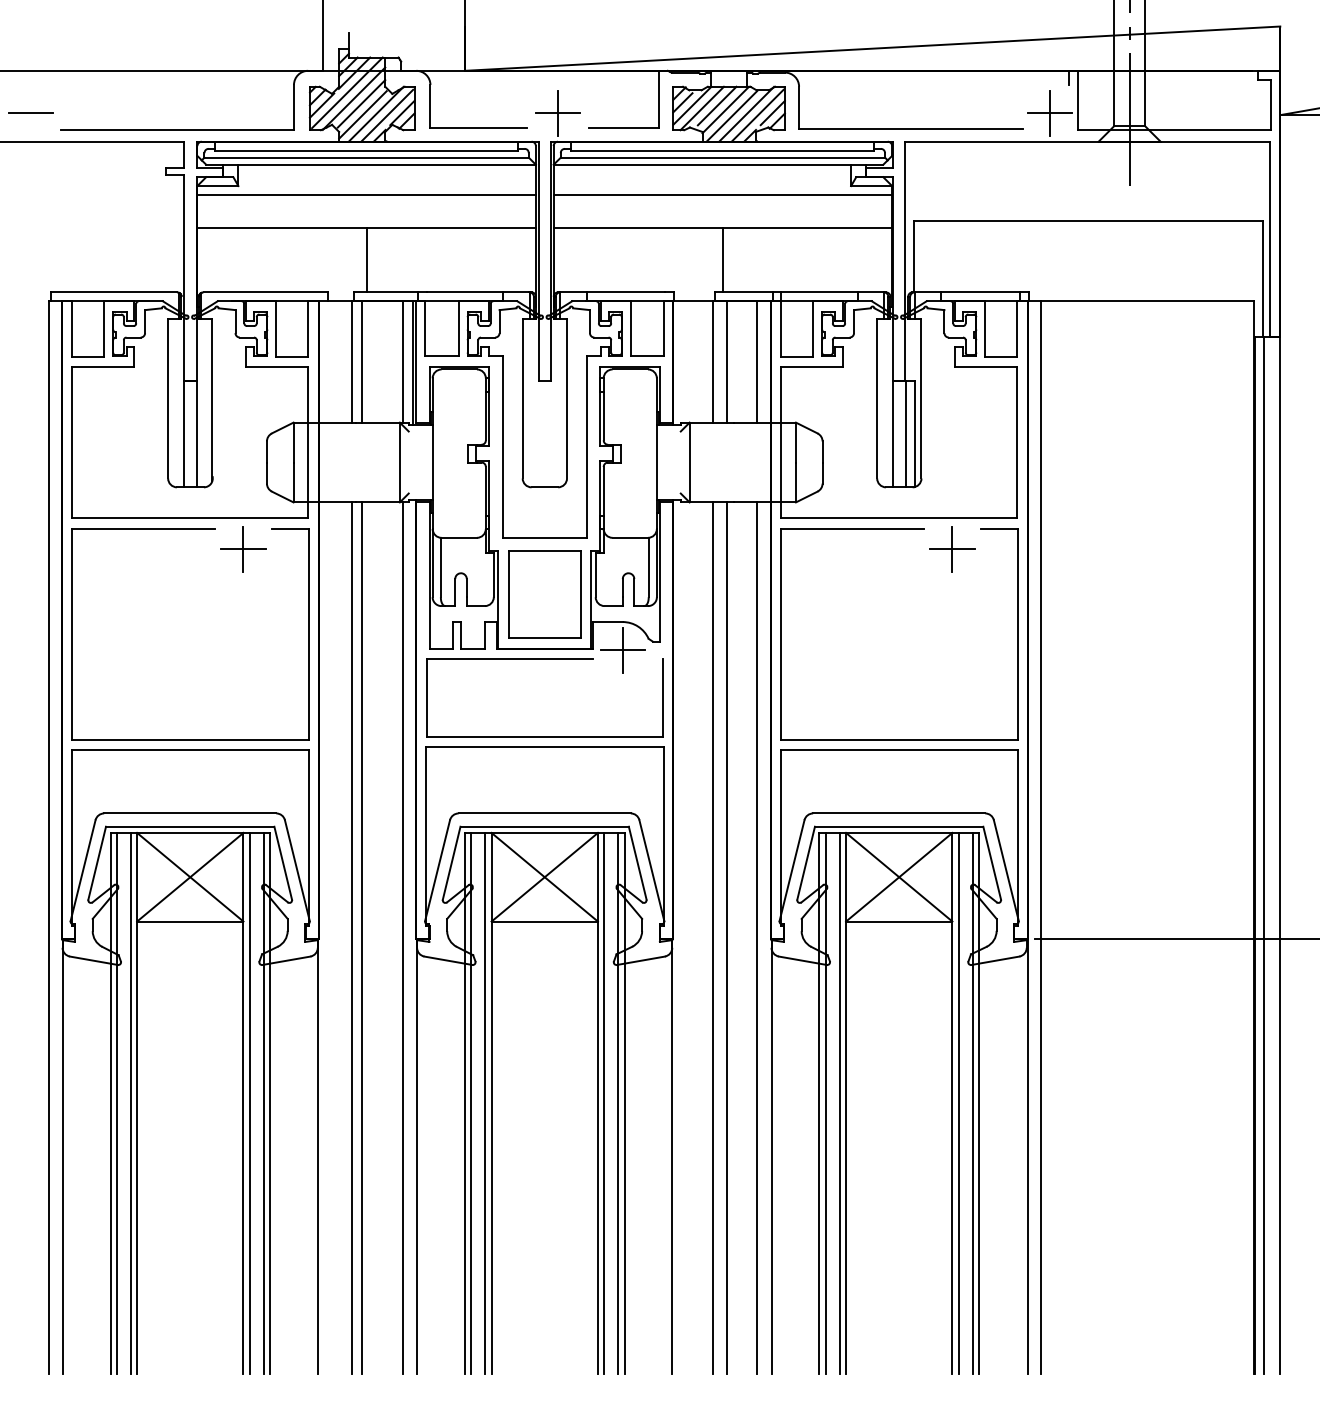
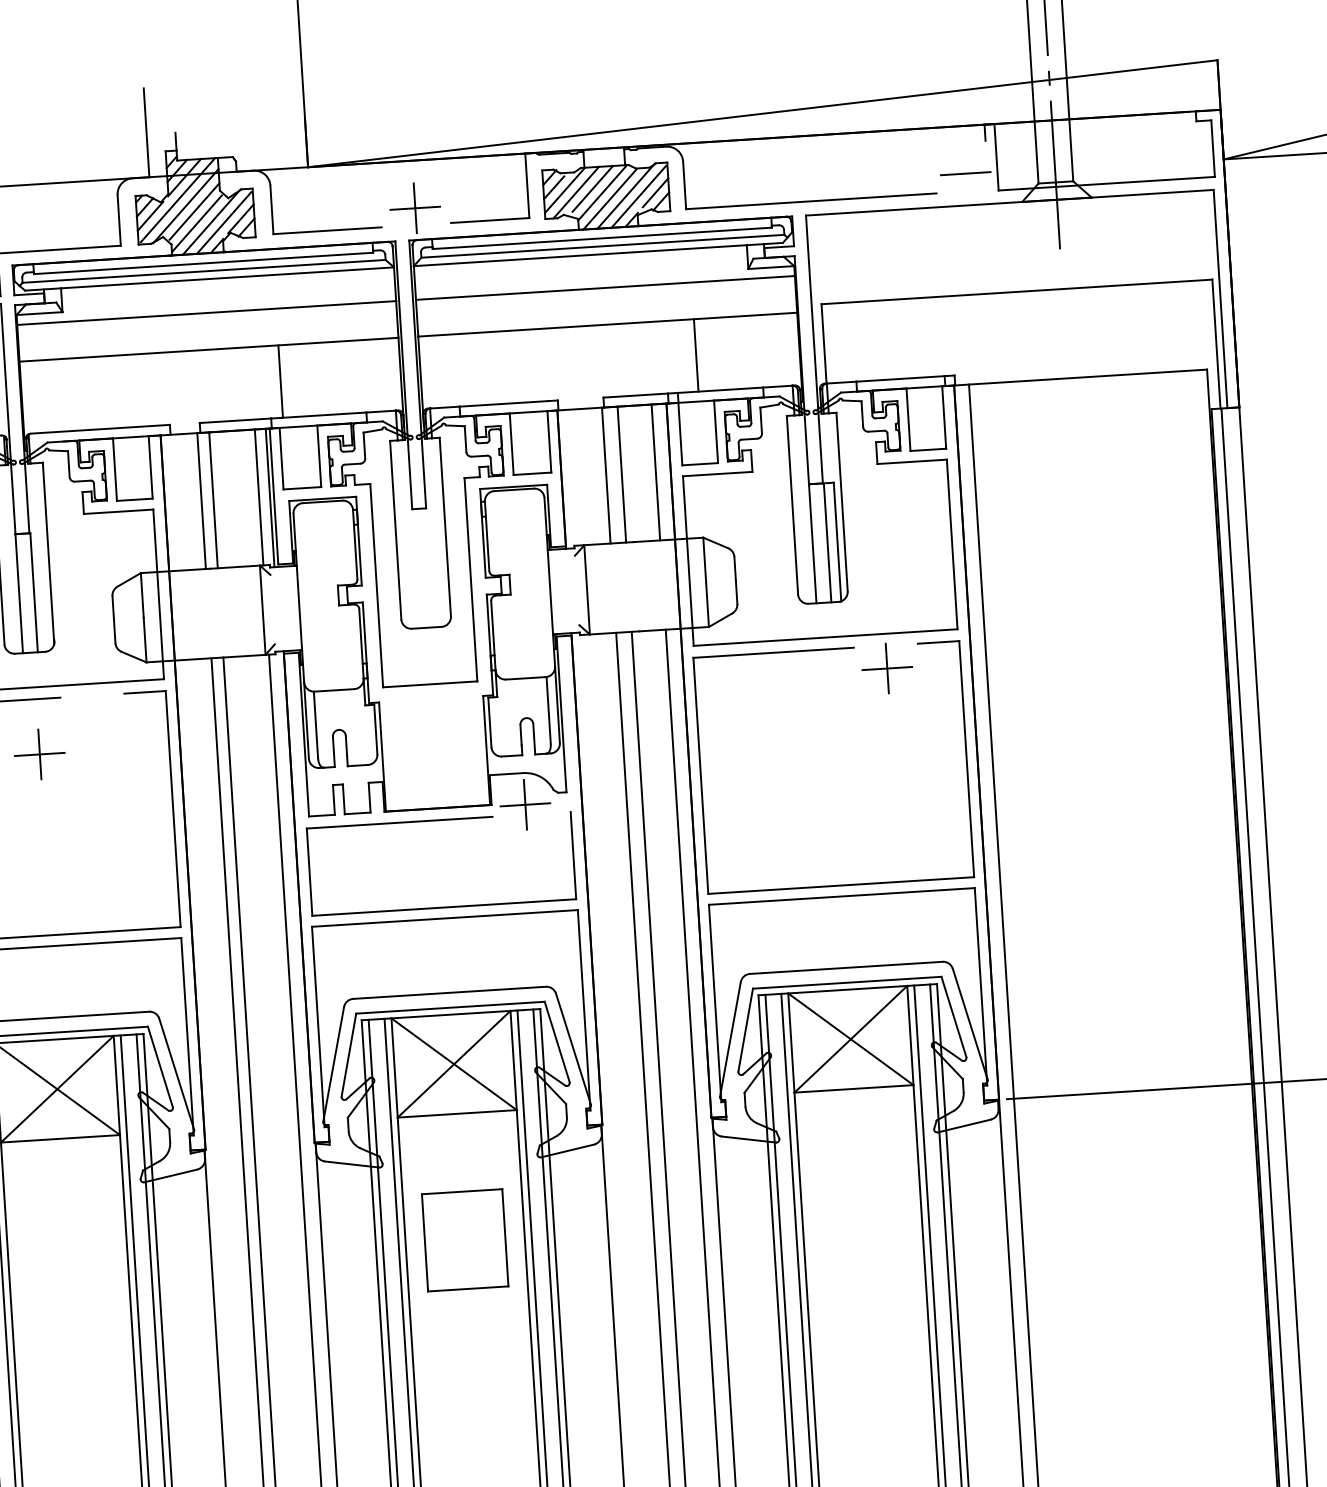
line: (1049, 113) -> (965, 173), removed
line: (366, 259) -> (280, 380), moved
line: (722, 259) -> (695, 354), moved
part: (243, 549) -> (39, 754), moved
part: (544, 594) -> (464, 1240), moved

